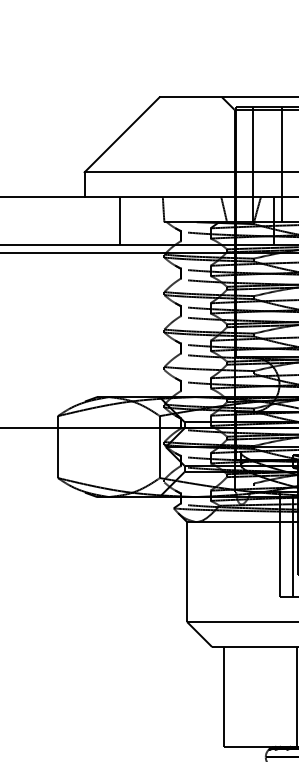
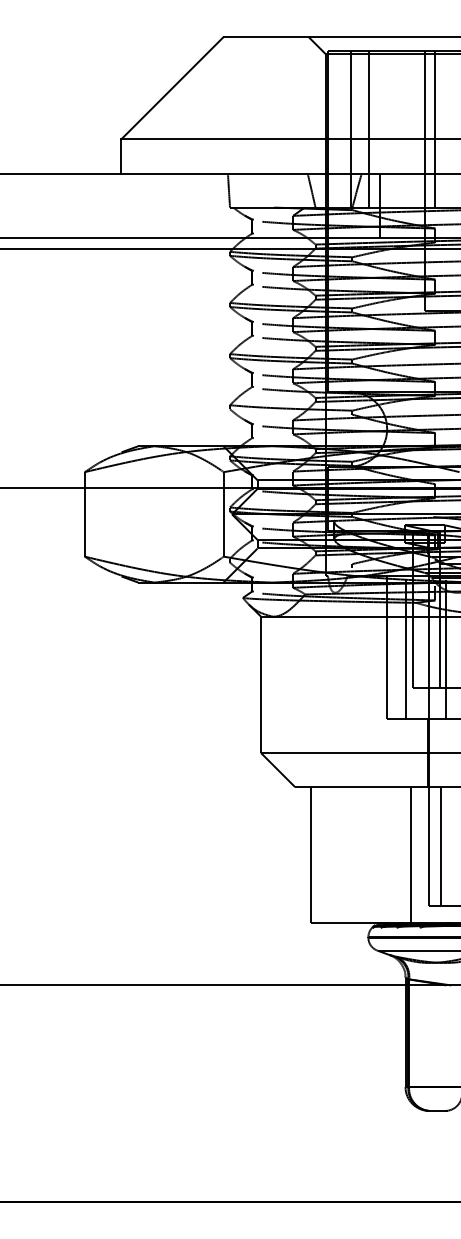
line: (282, 164) -> (369, 128), moved
line: (120, 220) -> (169, 205), removed

